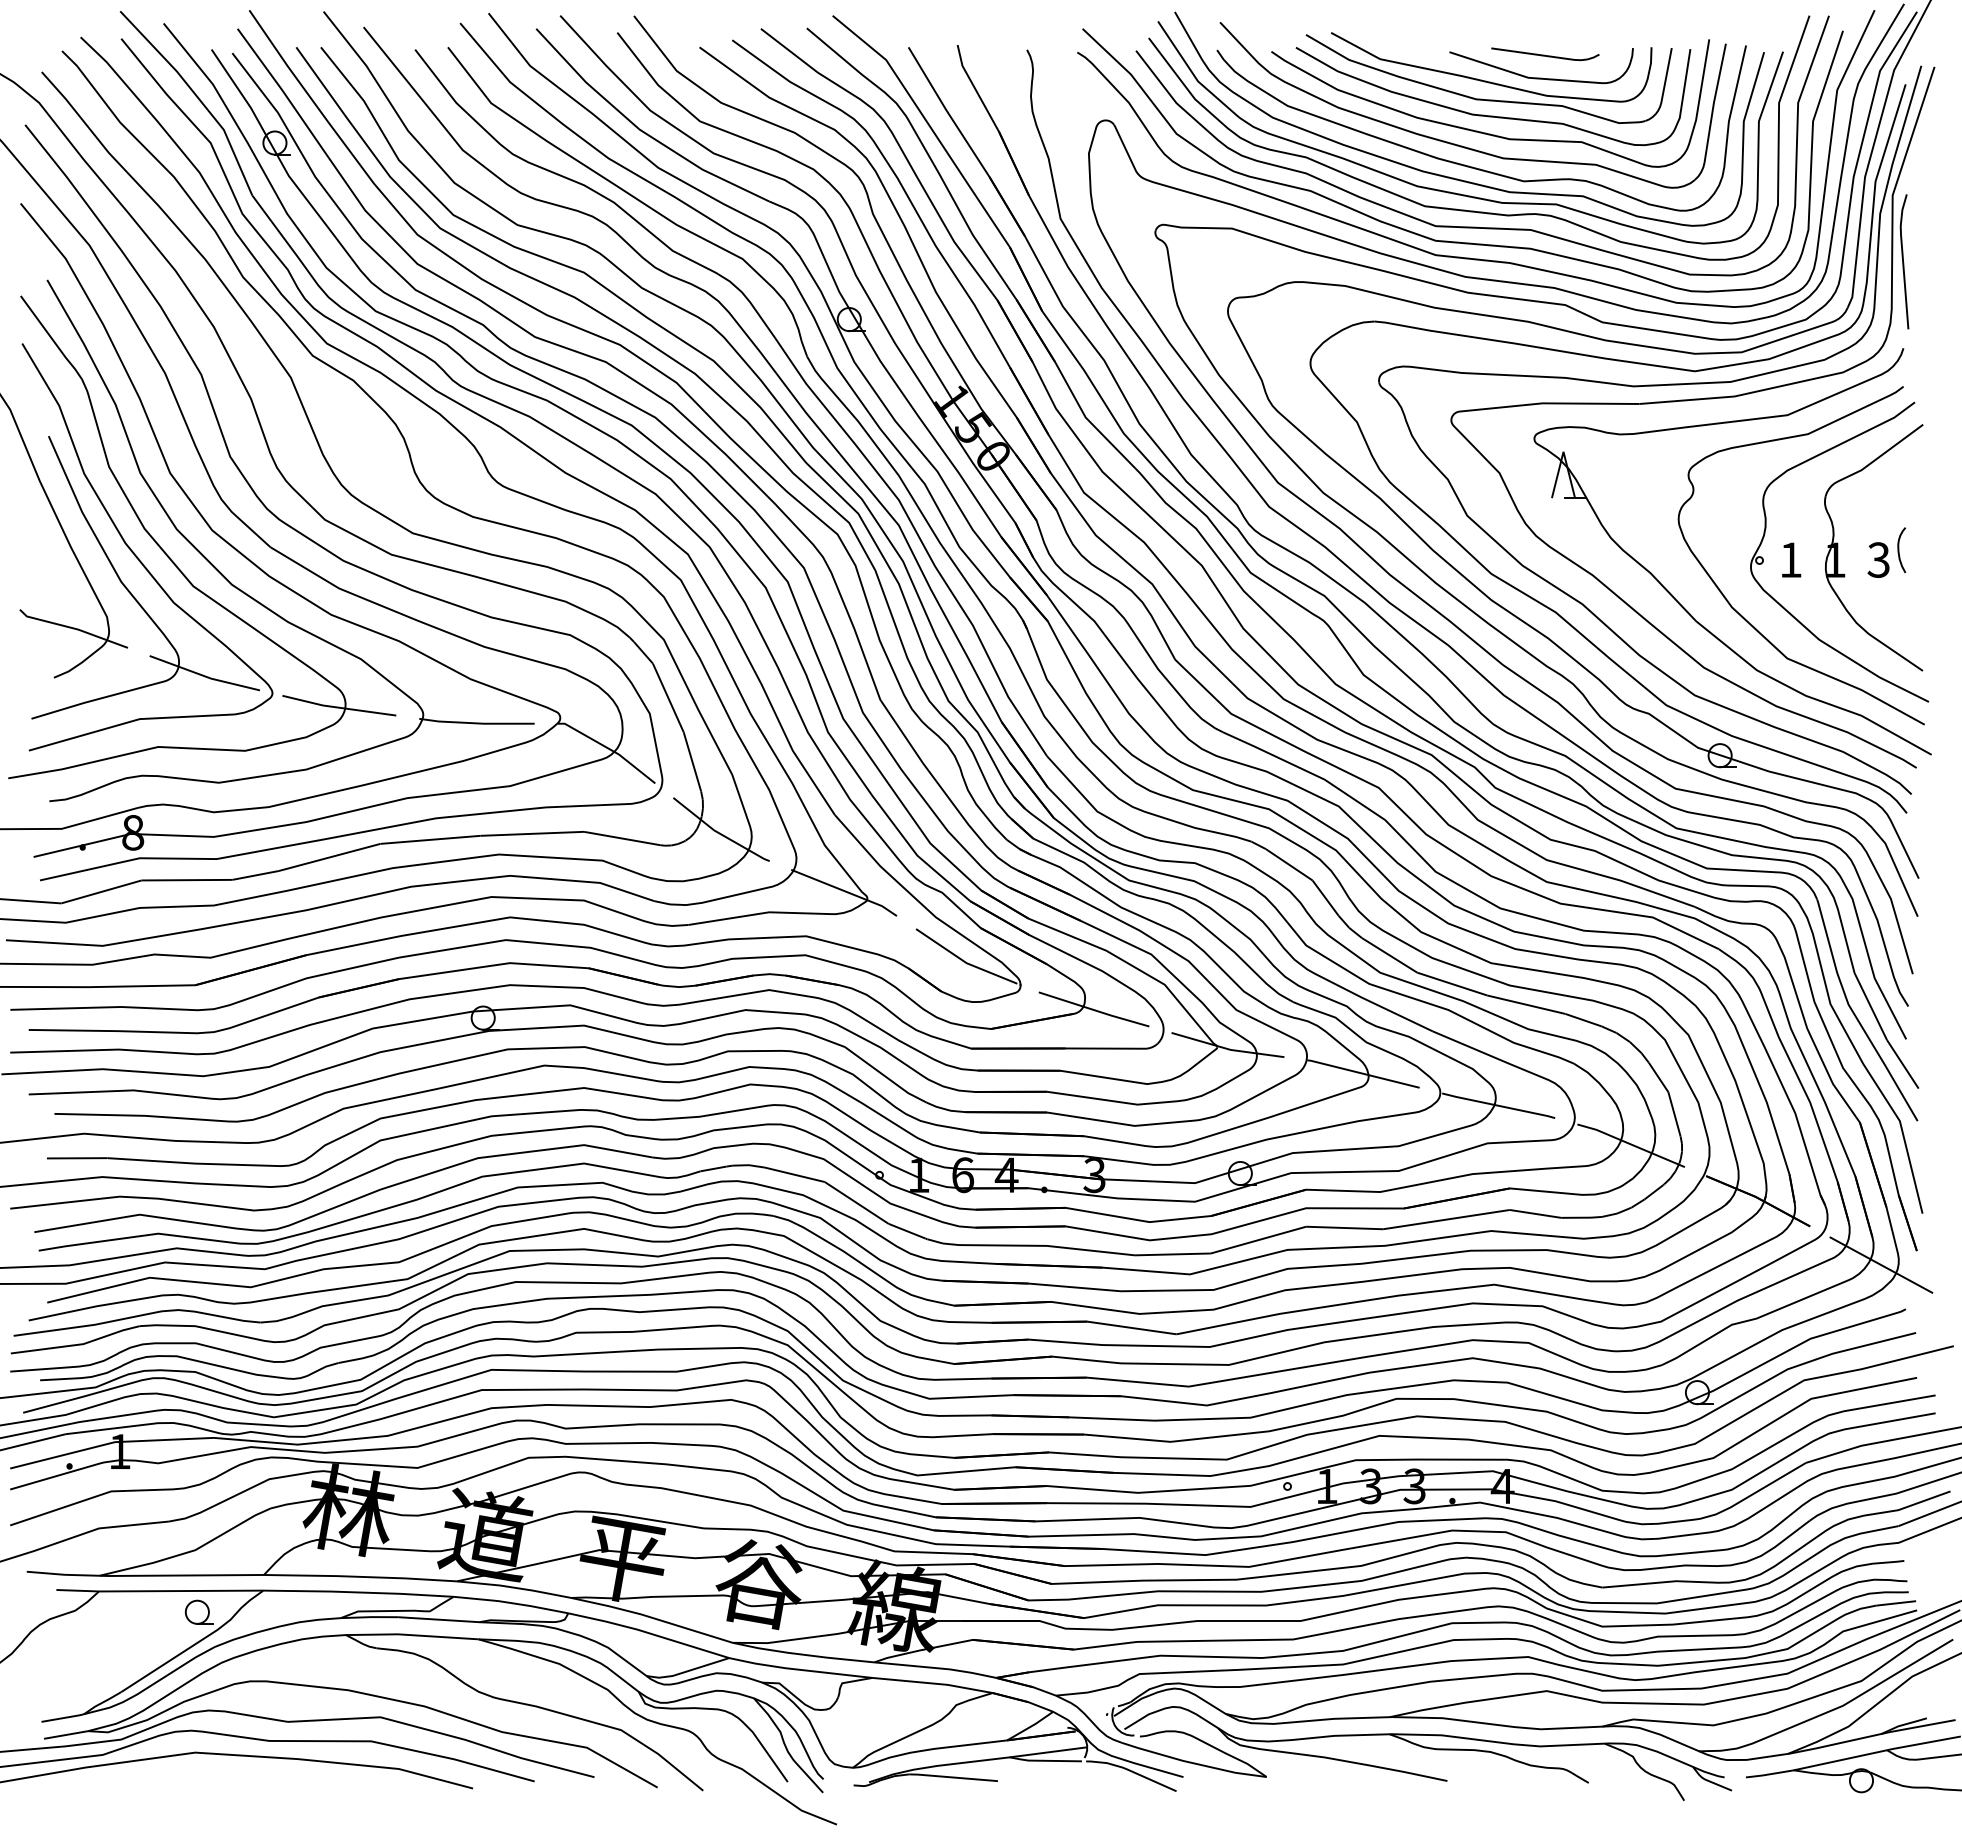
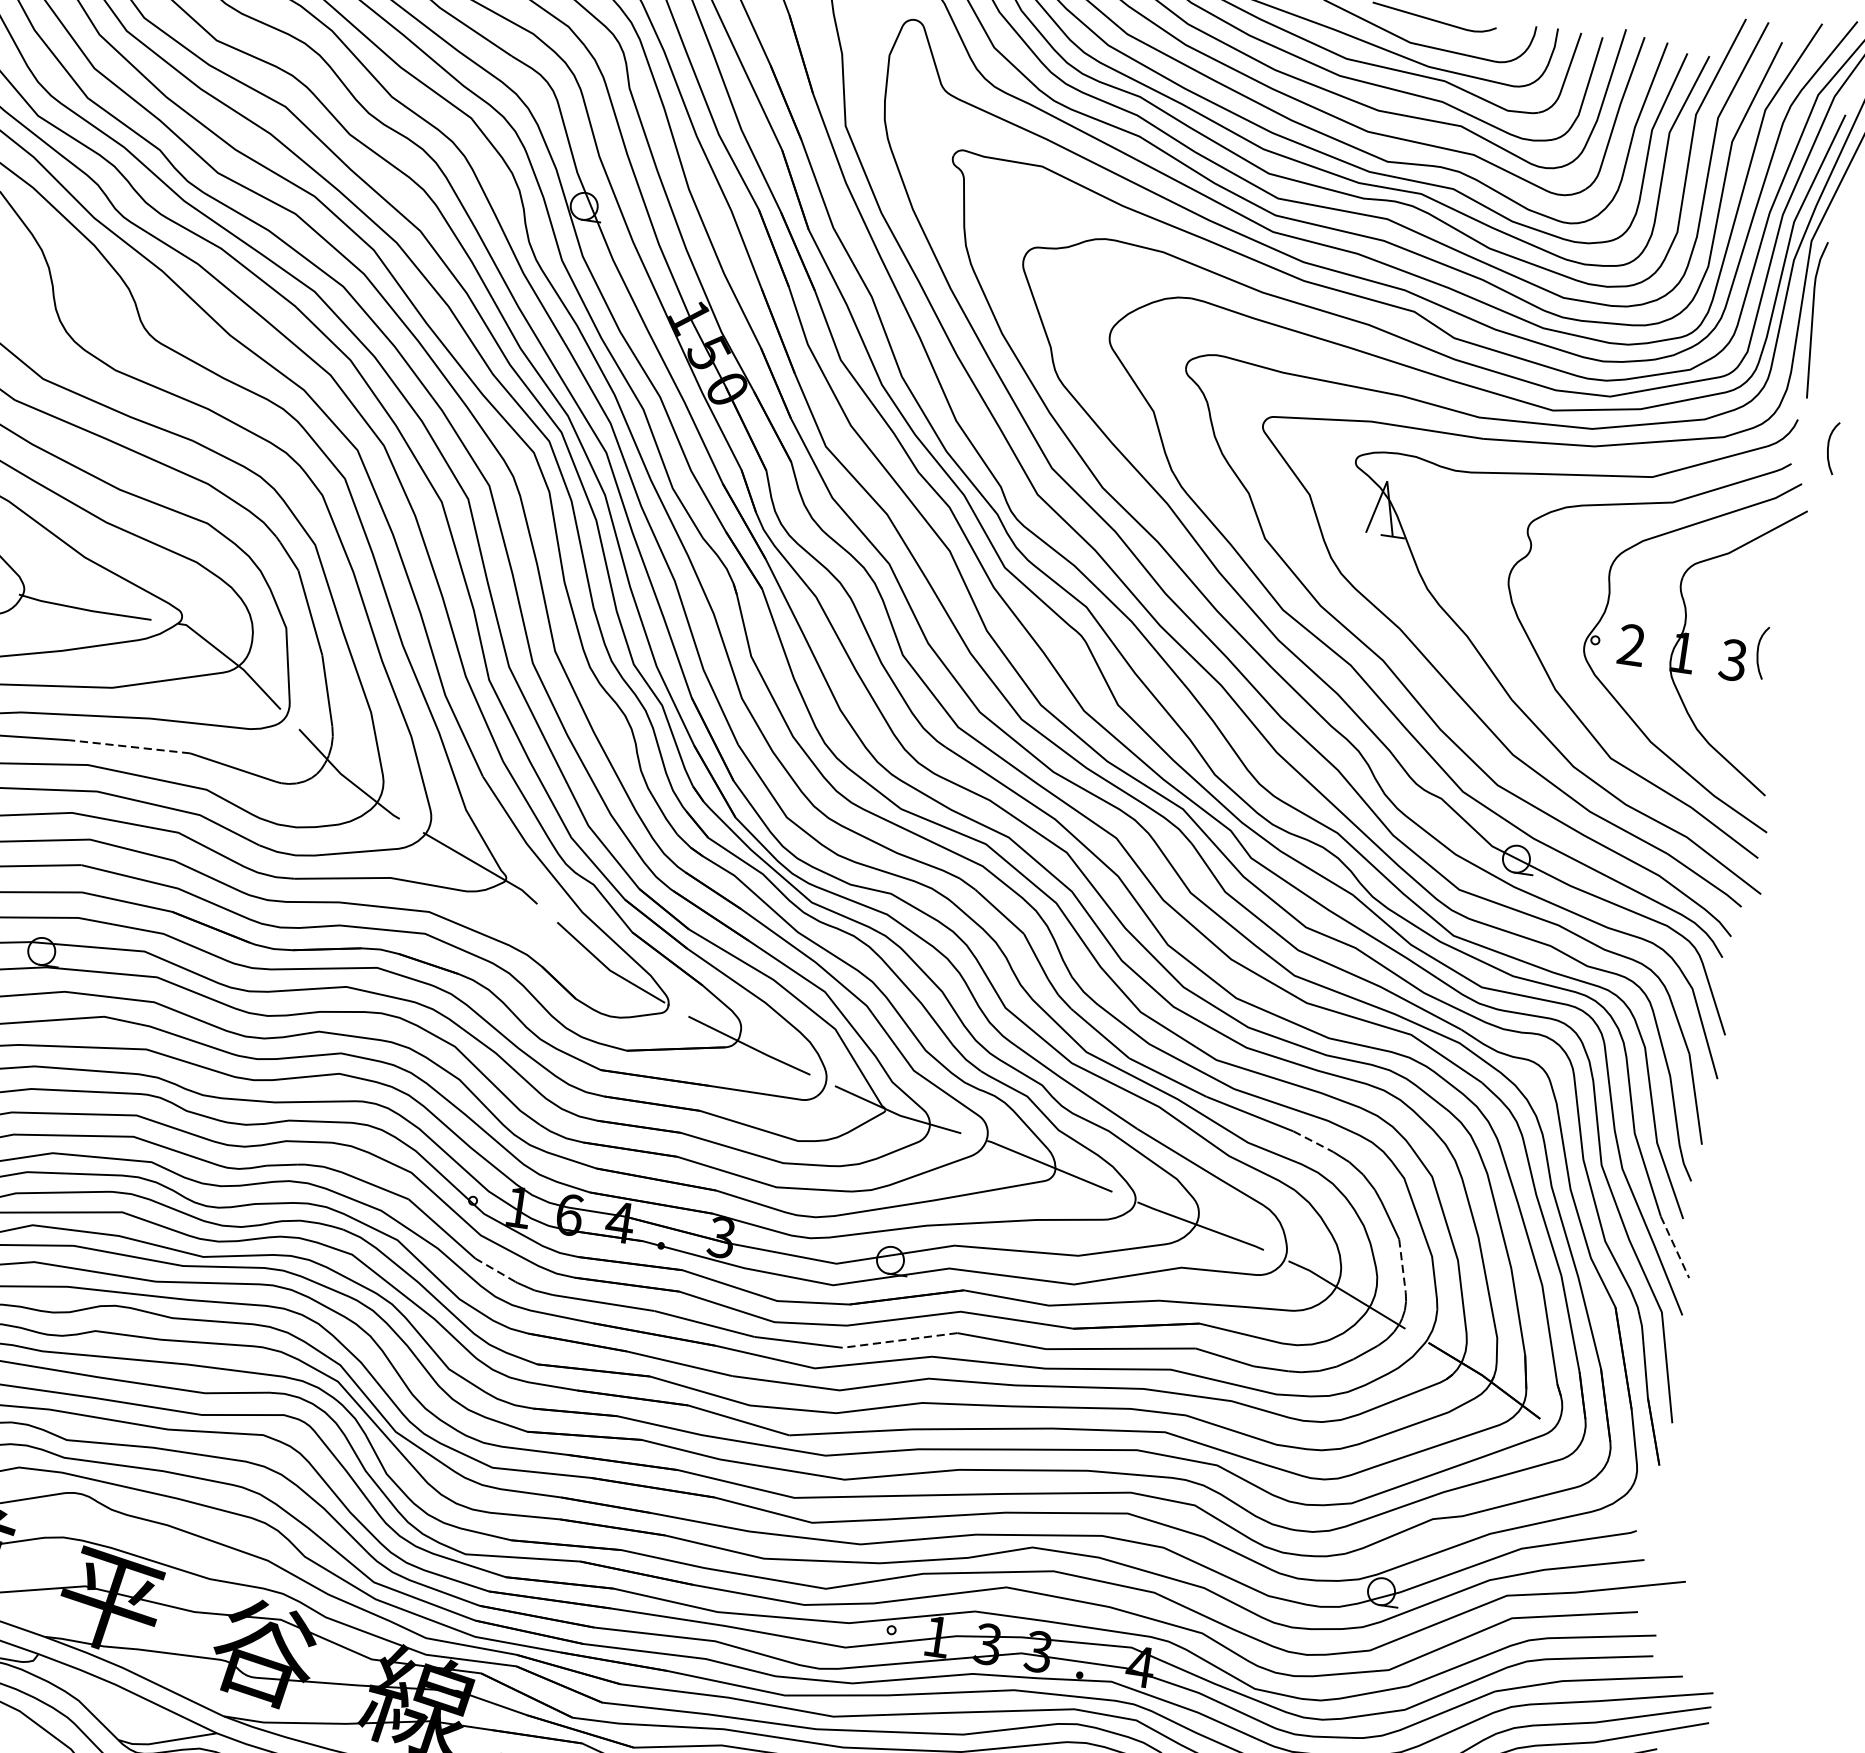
curve: (1933, 368) -> (1829, 448), added
text: (1790, 559) -> (1631, 644), 1 -> 2
line: (532, 833) -> (130, 746), solid -> dashed
line: (1584, 1020) -> (1314, 1142), solid -> dashed
line: (1902, 1064) -> (1674, 1247), solid -> dashed
line: (1674, 1114) -> (1402, 1266), solid -> dashed
line: (907, 1231) -> (495, 1270), solid -> dashed
line: (1258, 1240) -> (900, 1340), solid -> dashed
line: (1881, 1264) -> (1616, 1474), removed

